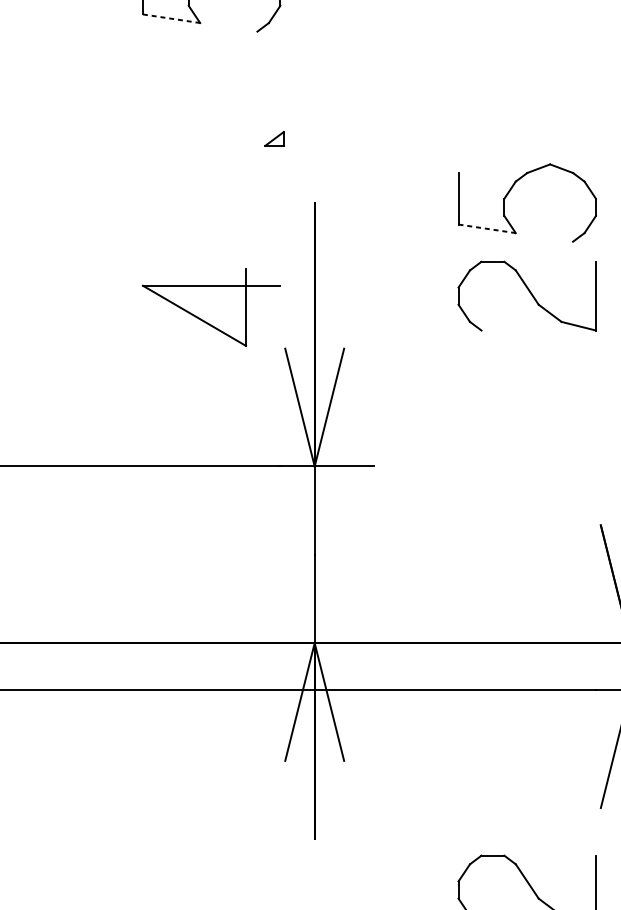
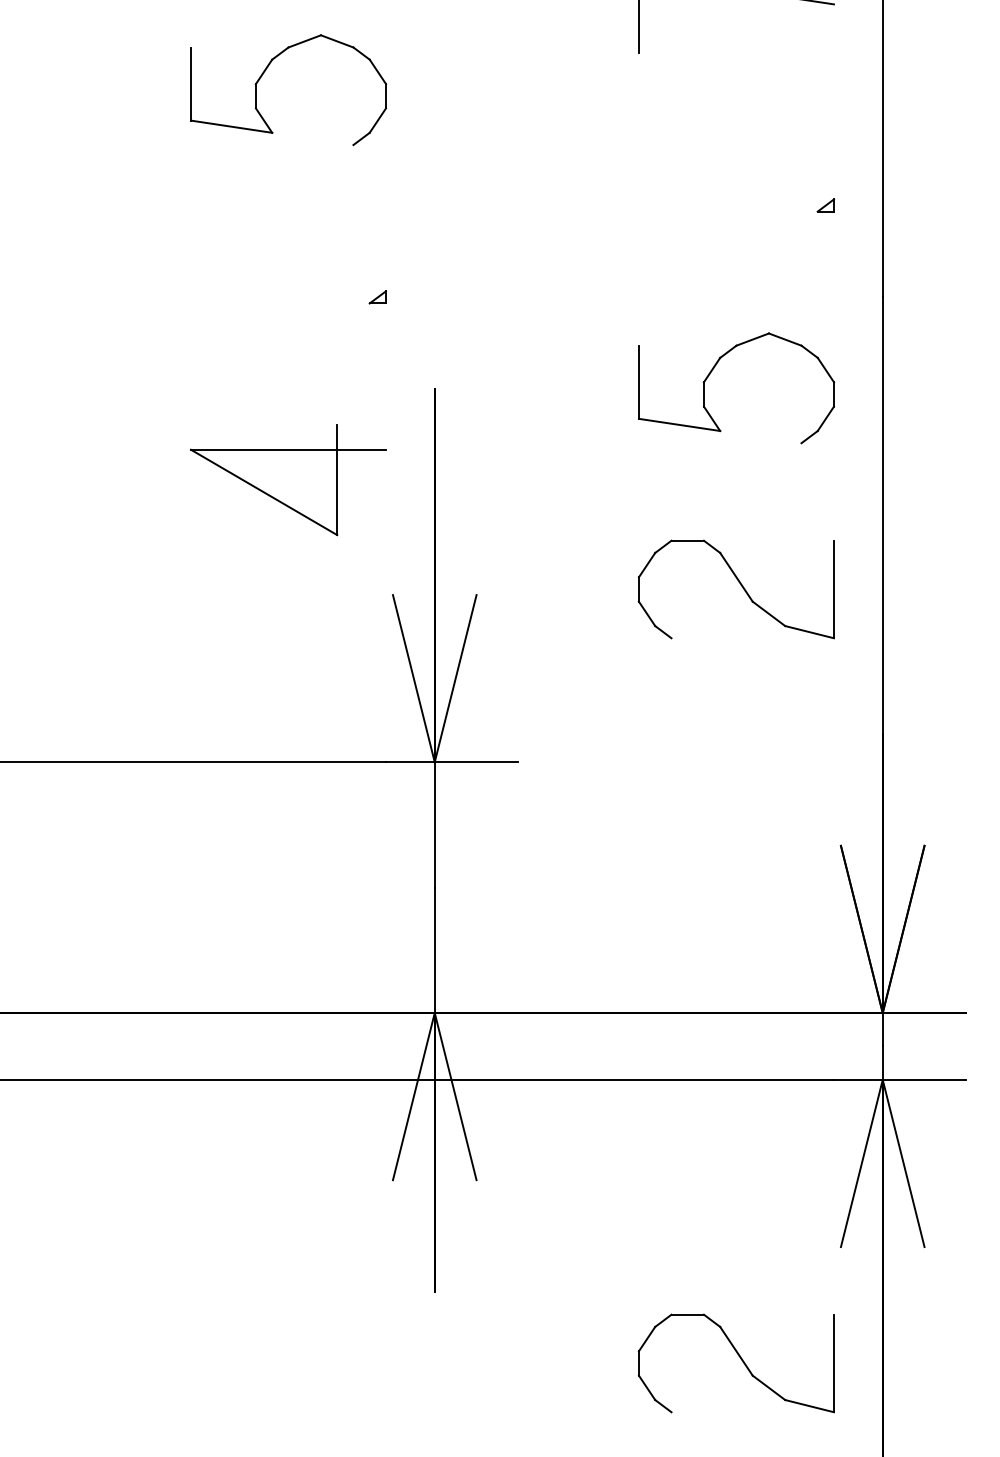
line: (172, 18) -> (232, 126), dashed -> solid
part: (589, 74) -> (825, 205), added
part: (274, 139) -> (377, 297), size x0.62
line: (487, 229) -> (680, 425), dashed -> solid
part: (530, 293) -> (740, 585), moved
part: (211, 307) -> (288, 480), moved

